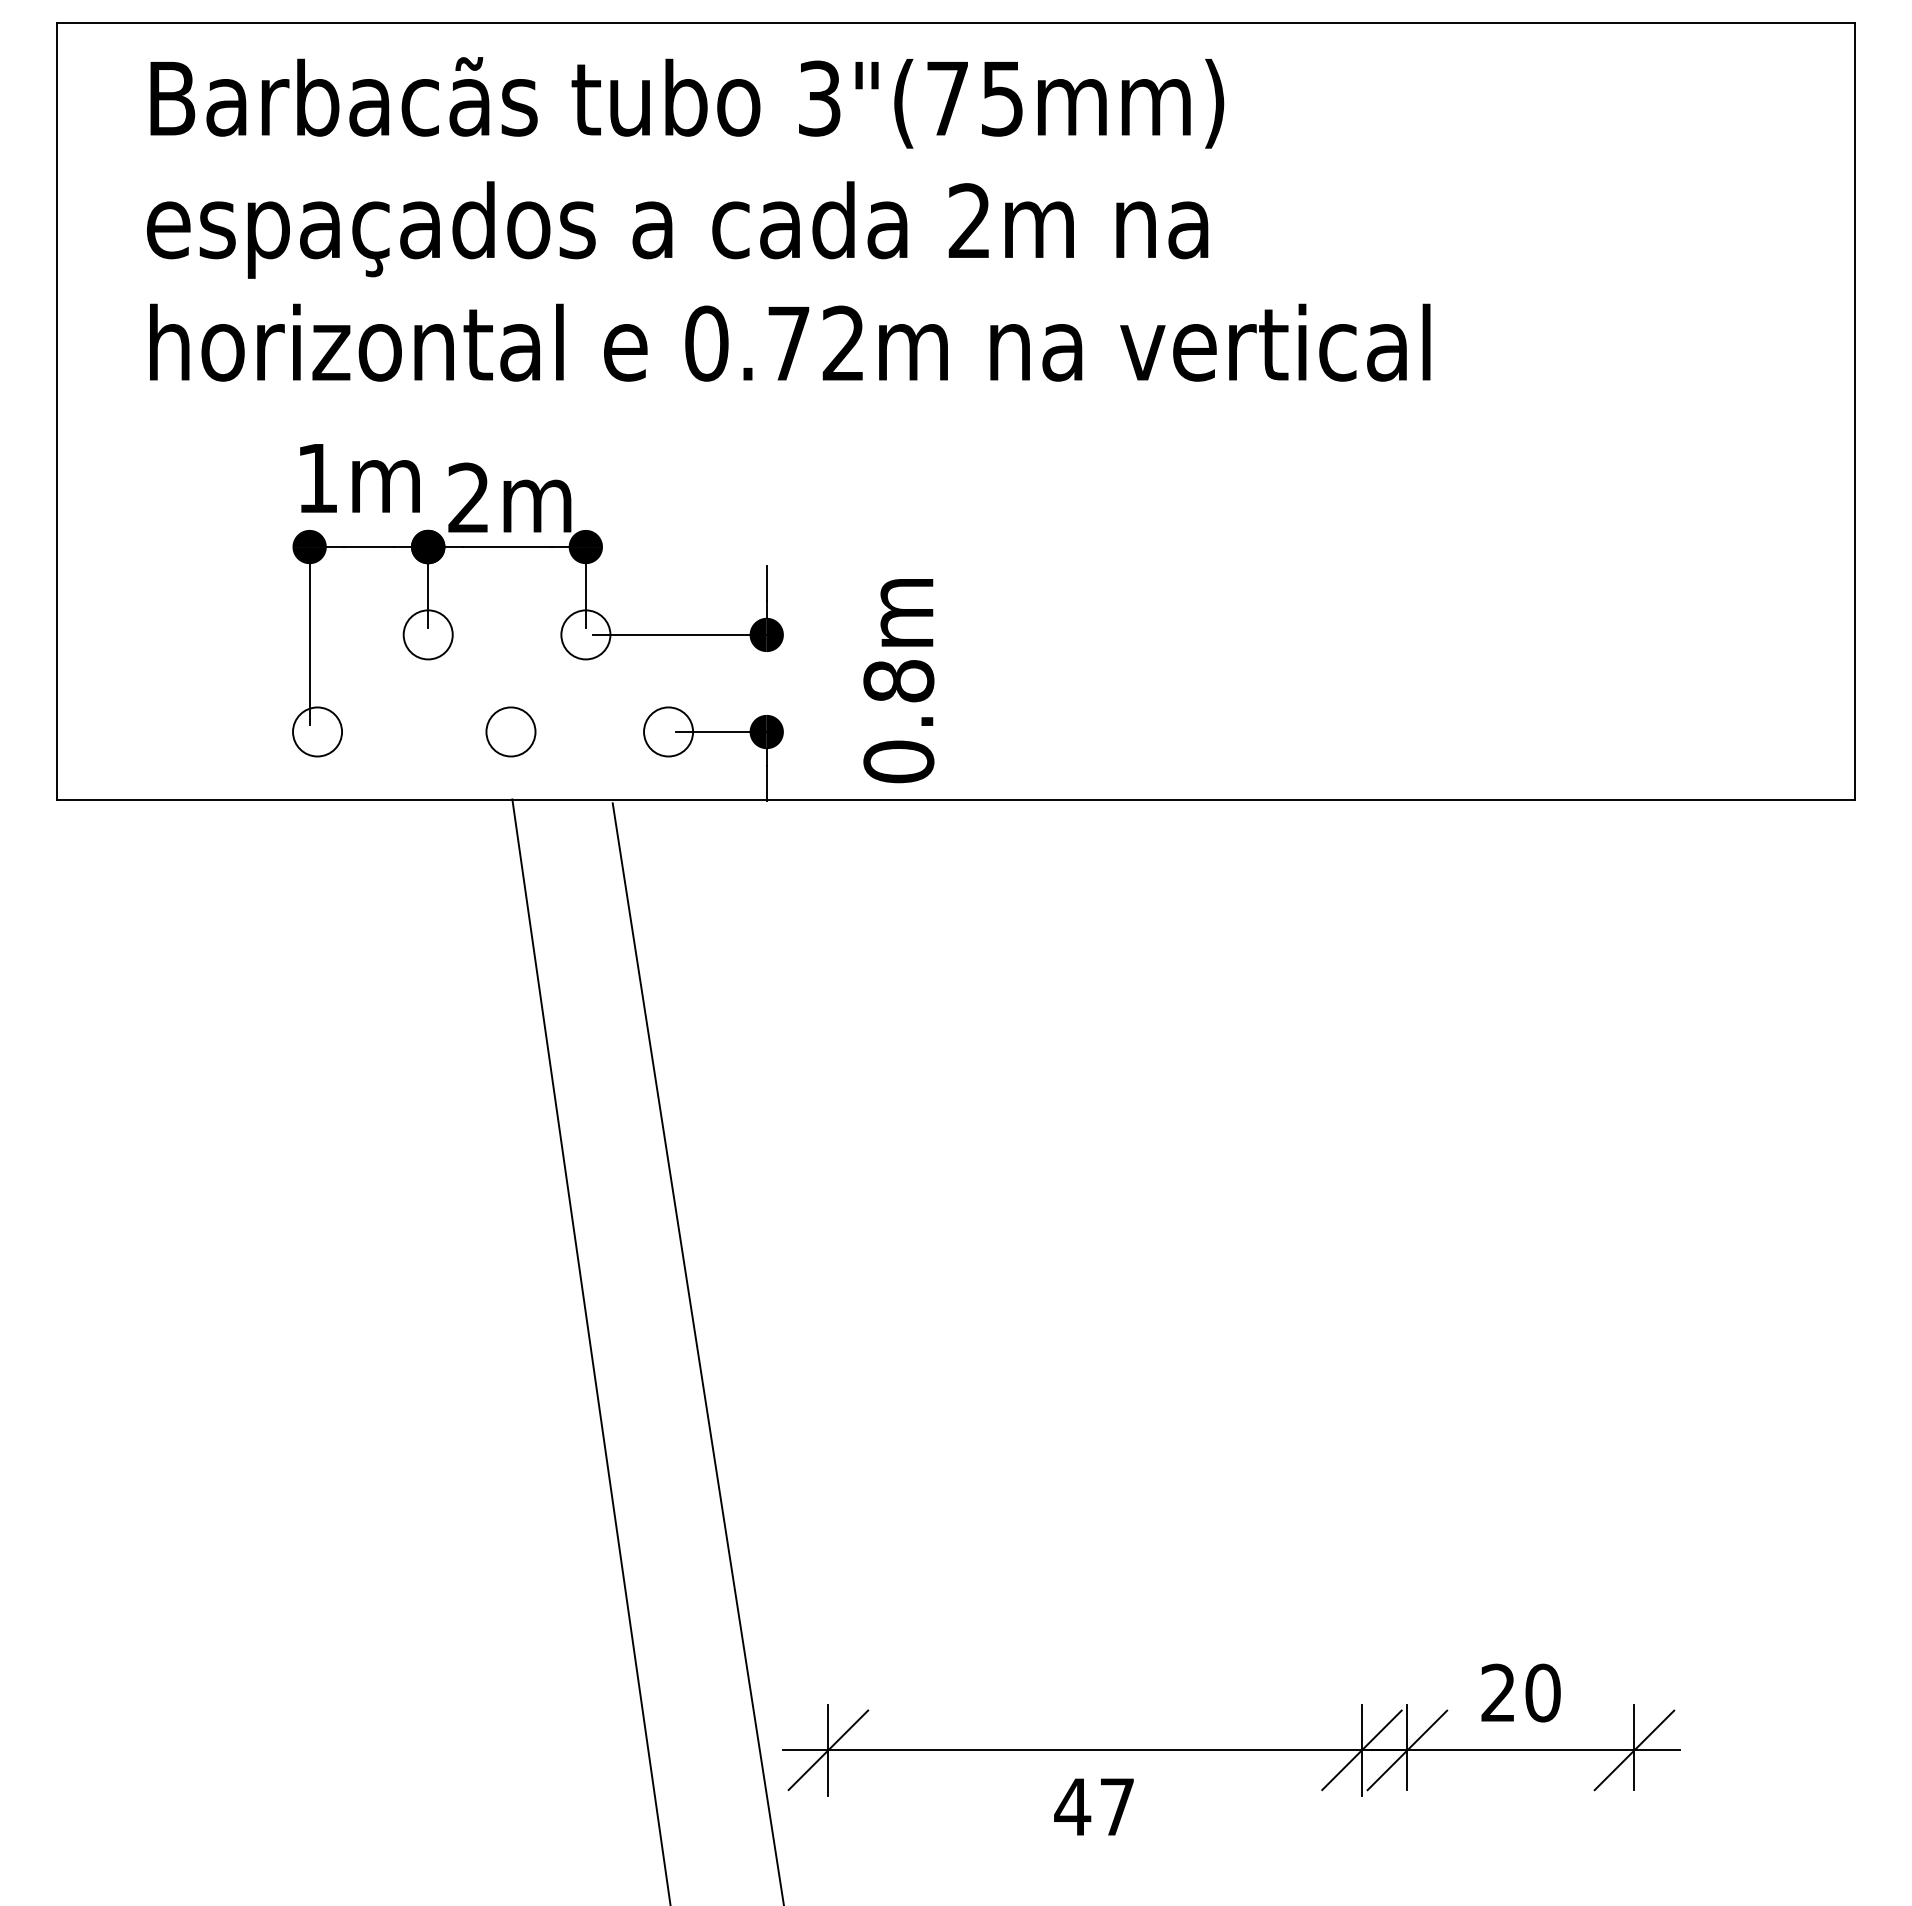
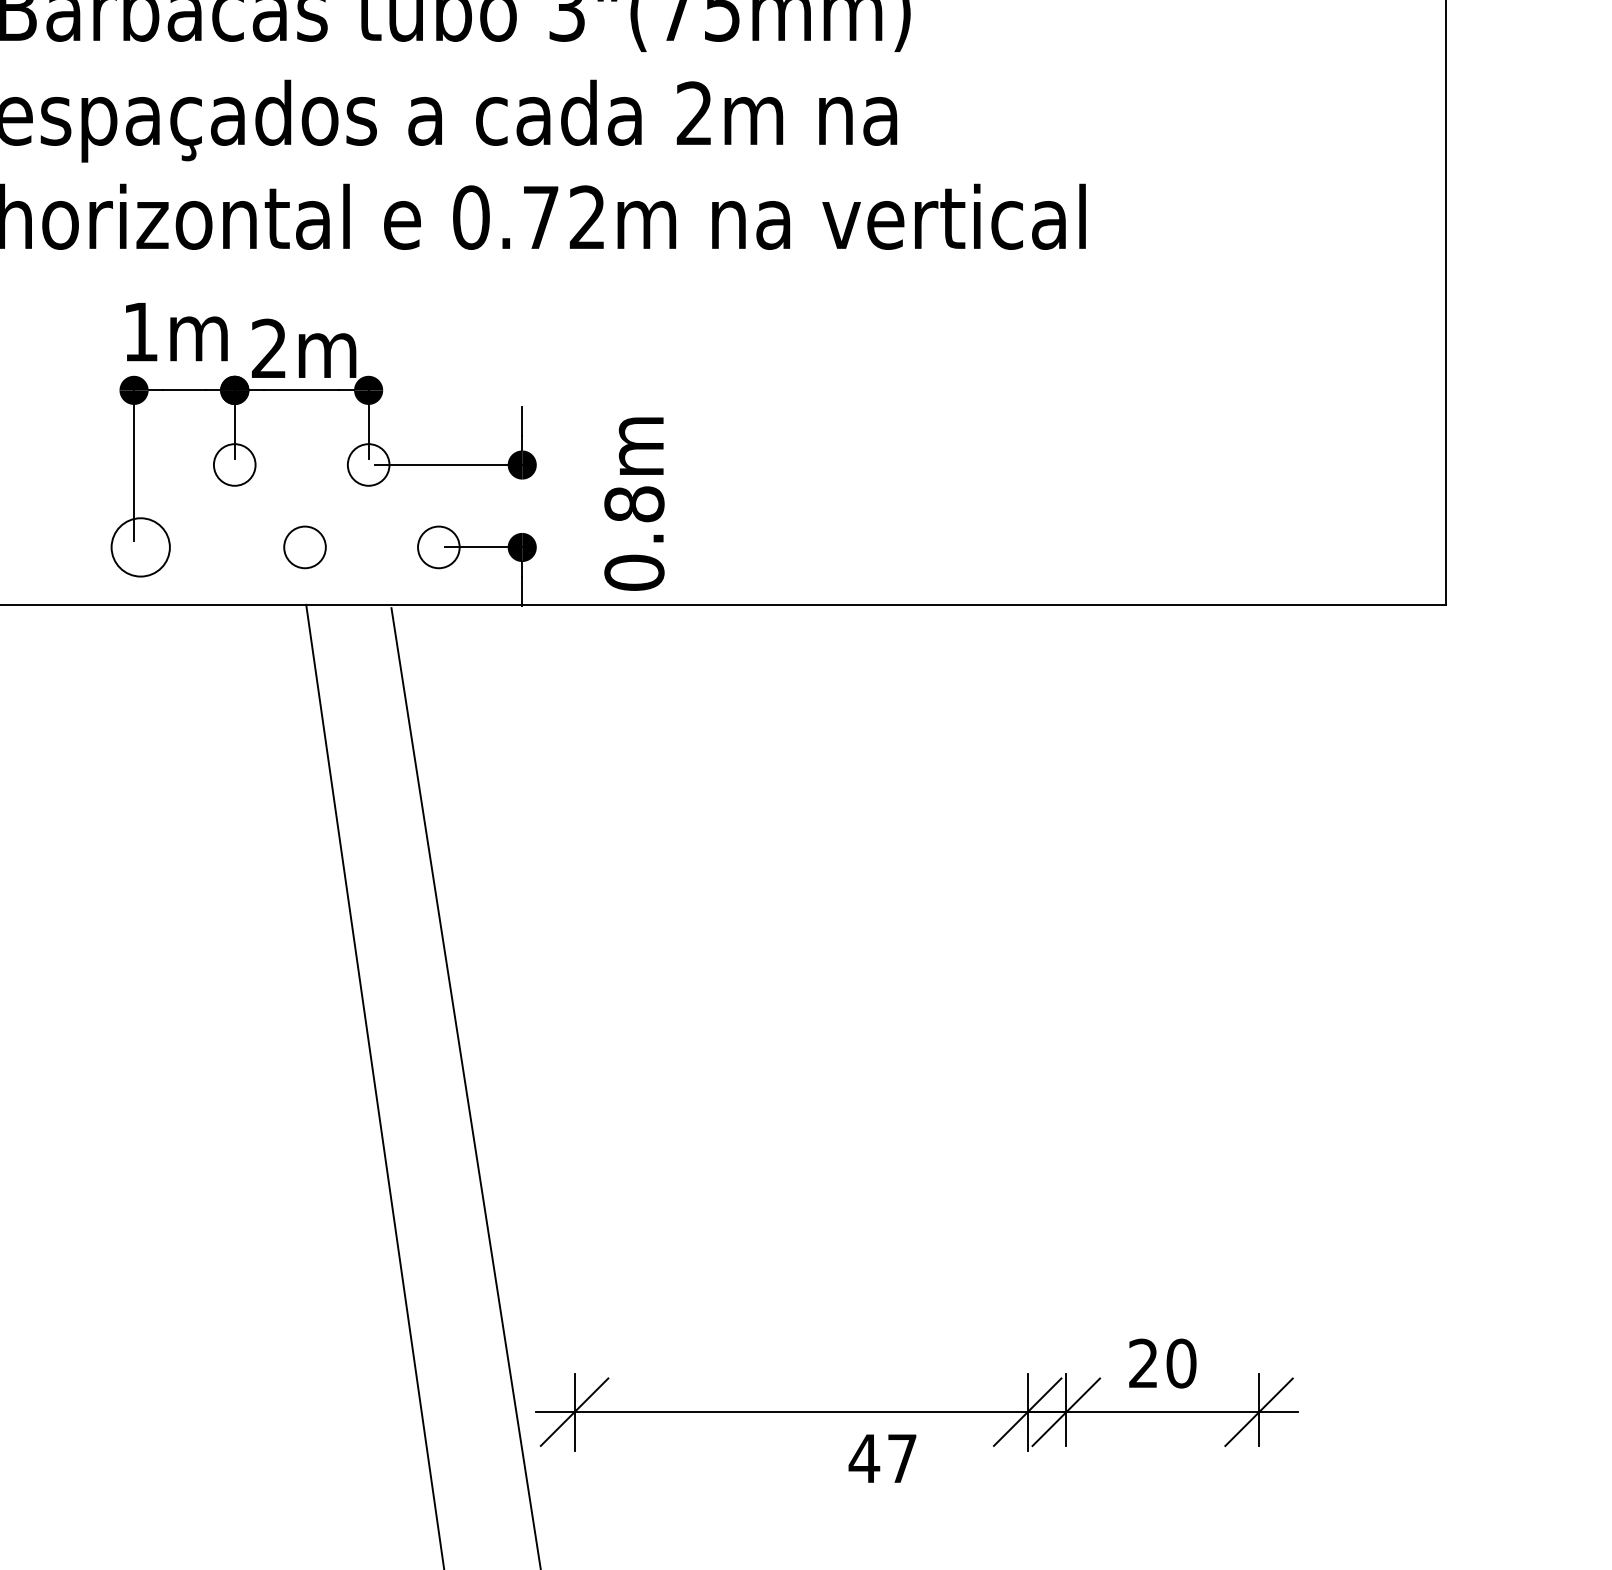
circle: (317, 731) -> (140, 547), size x1.4
text: (1093, 1806) -> (882, 1458), moved

